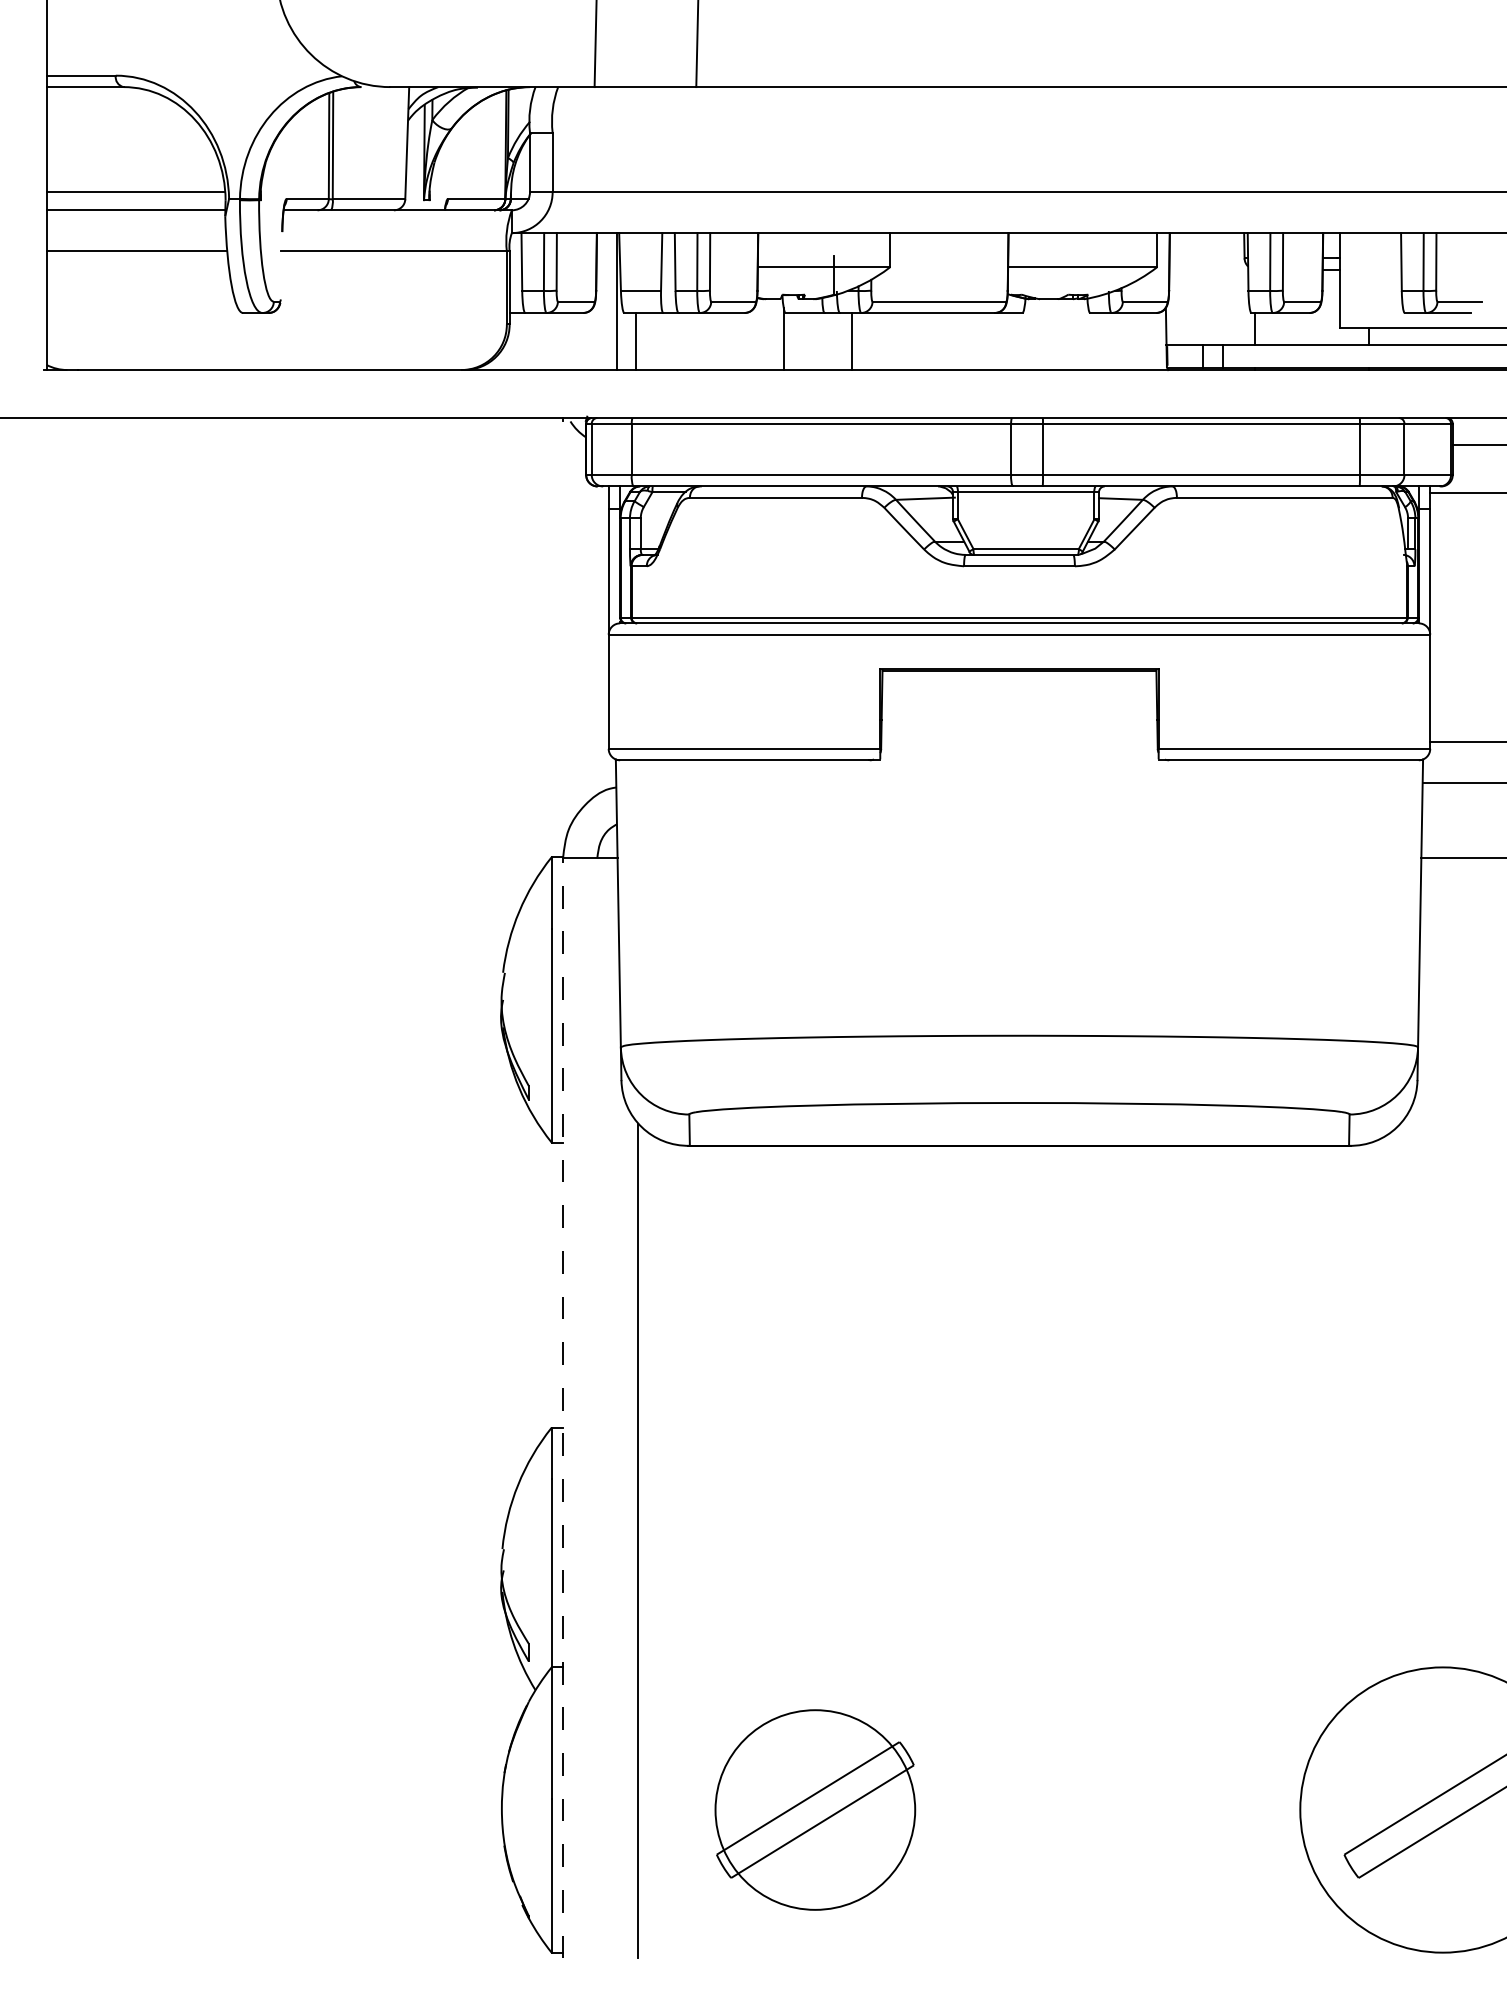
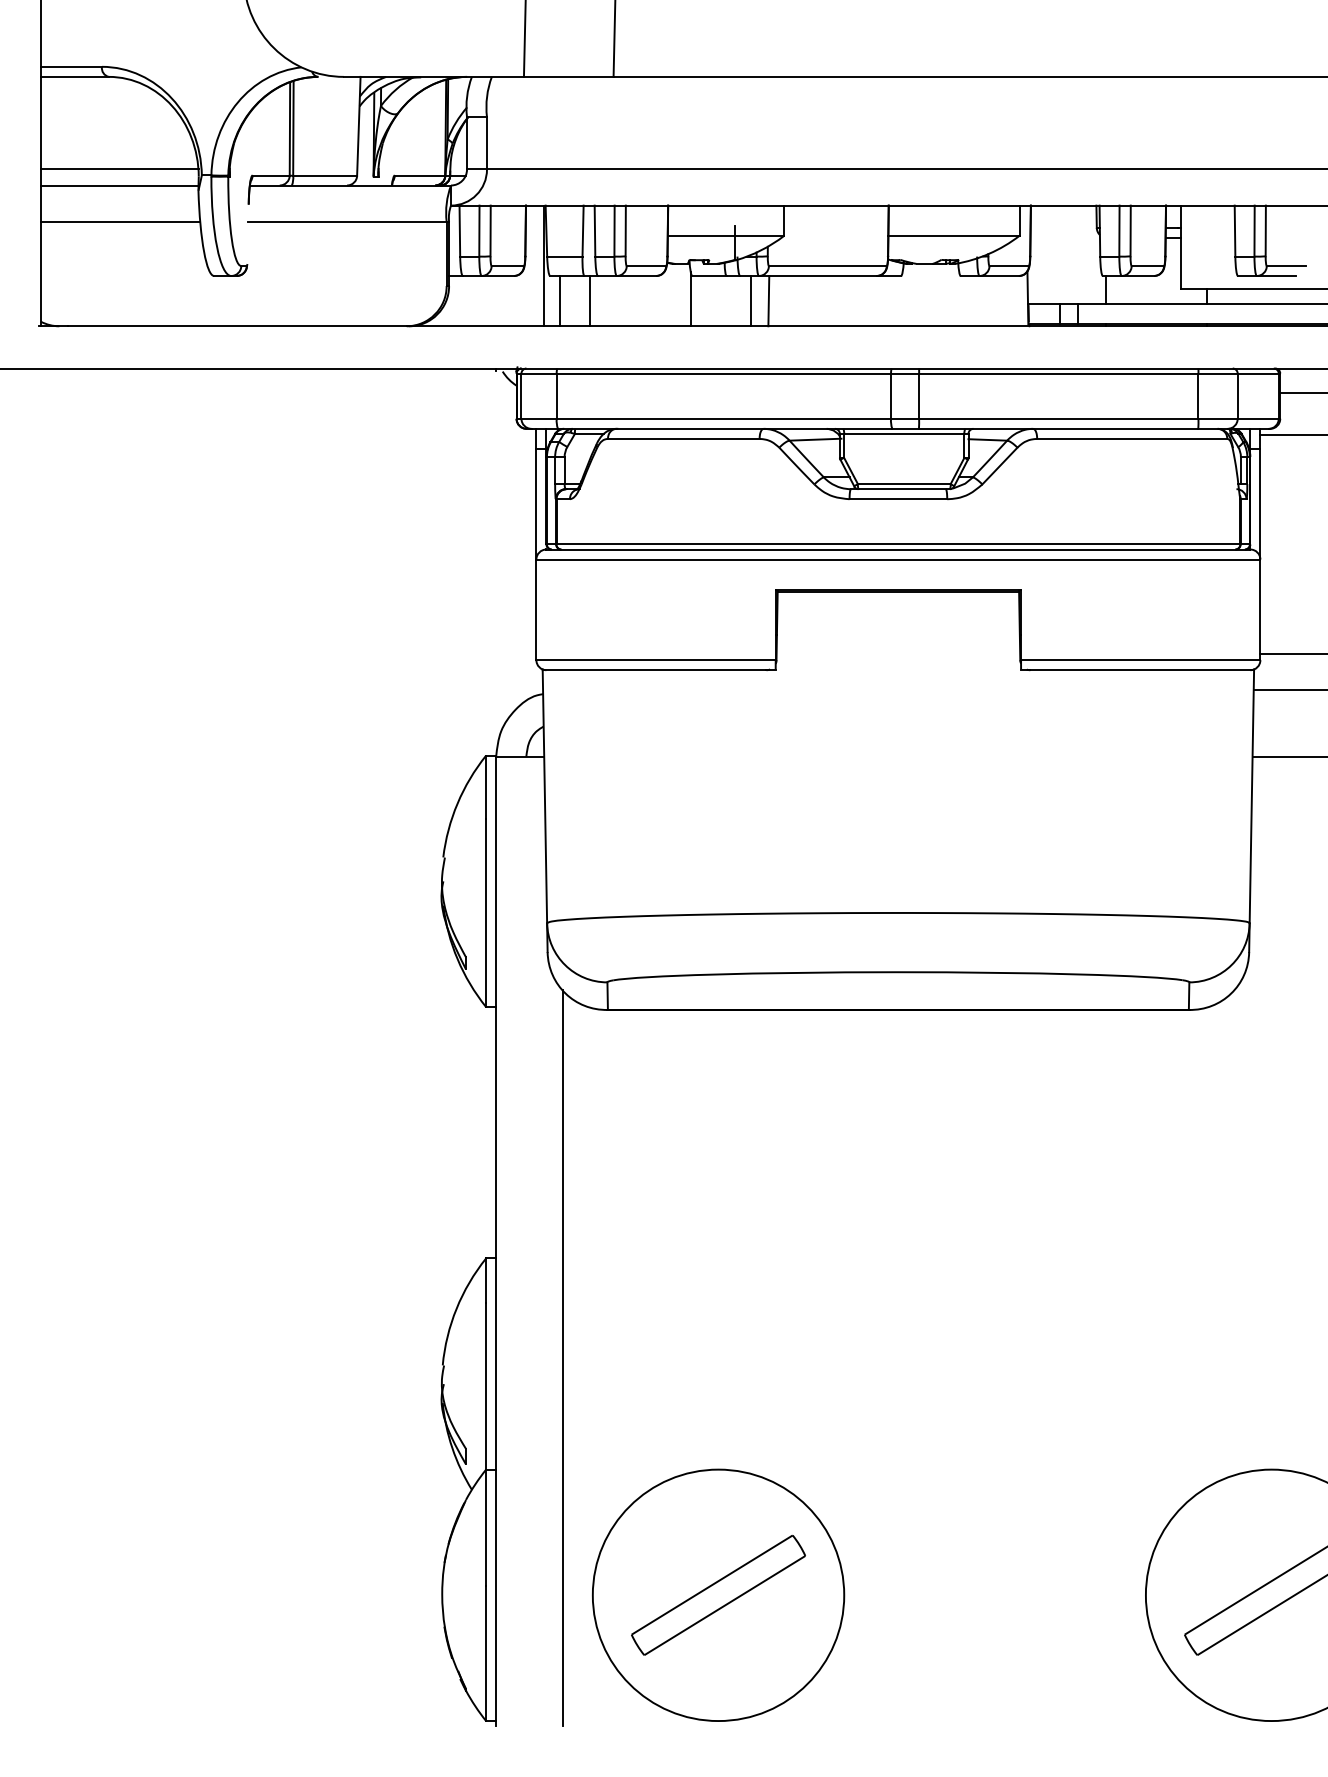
line: (669, 341) -> (589, 301), added
line: (871, 341) -> (767, 301), added
line: (563, 1408) -> (496, 1241), dashed -> solid
circle: (815, 1809) -> (718, 1594), size x1.43

